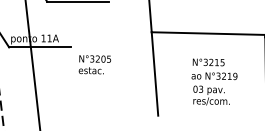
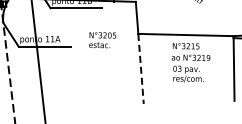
text: (94, 65) -> (102, 40), moved
line: (155, 74) -> (141, 69), solid -> dashed
text: (213, 81) -> (190, 62), moved

